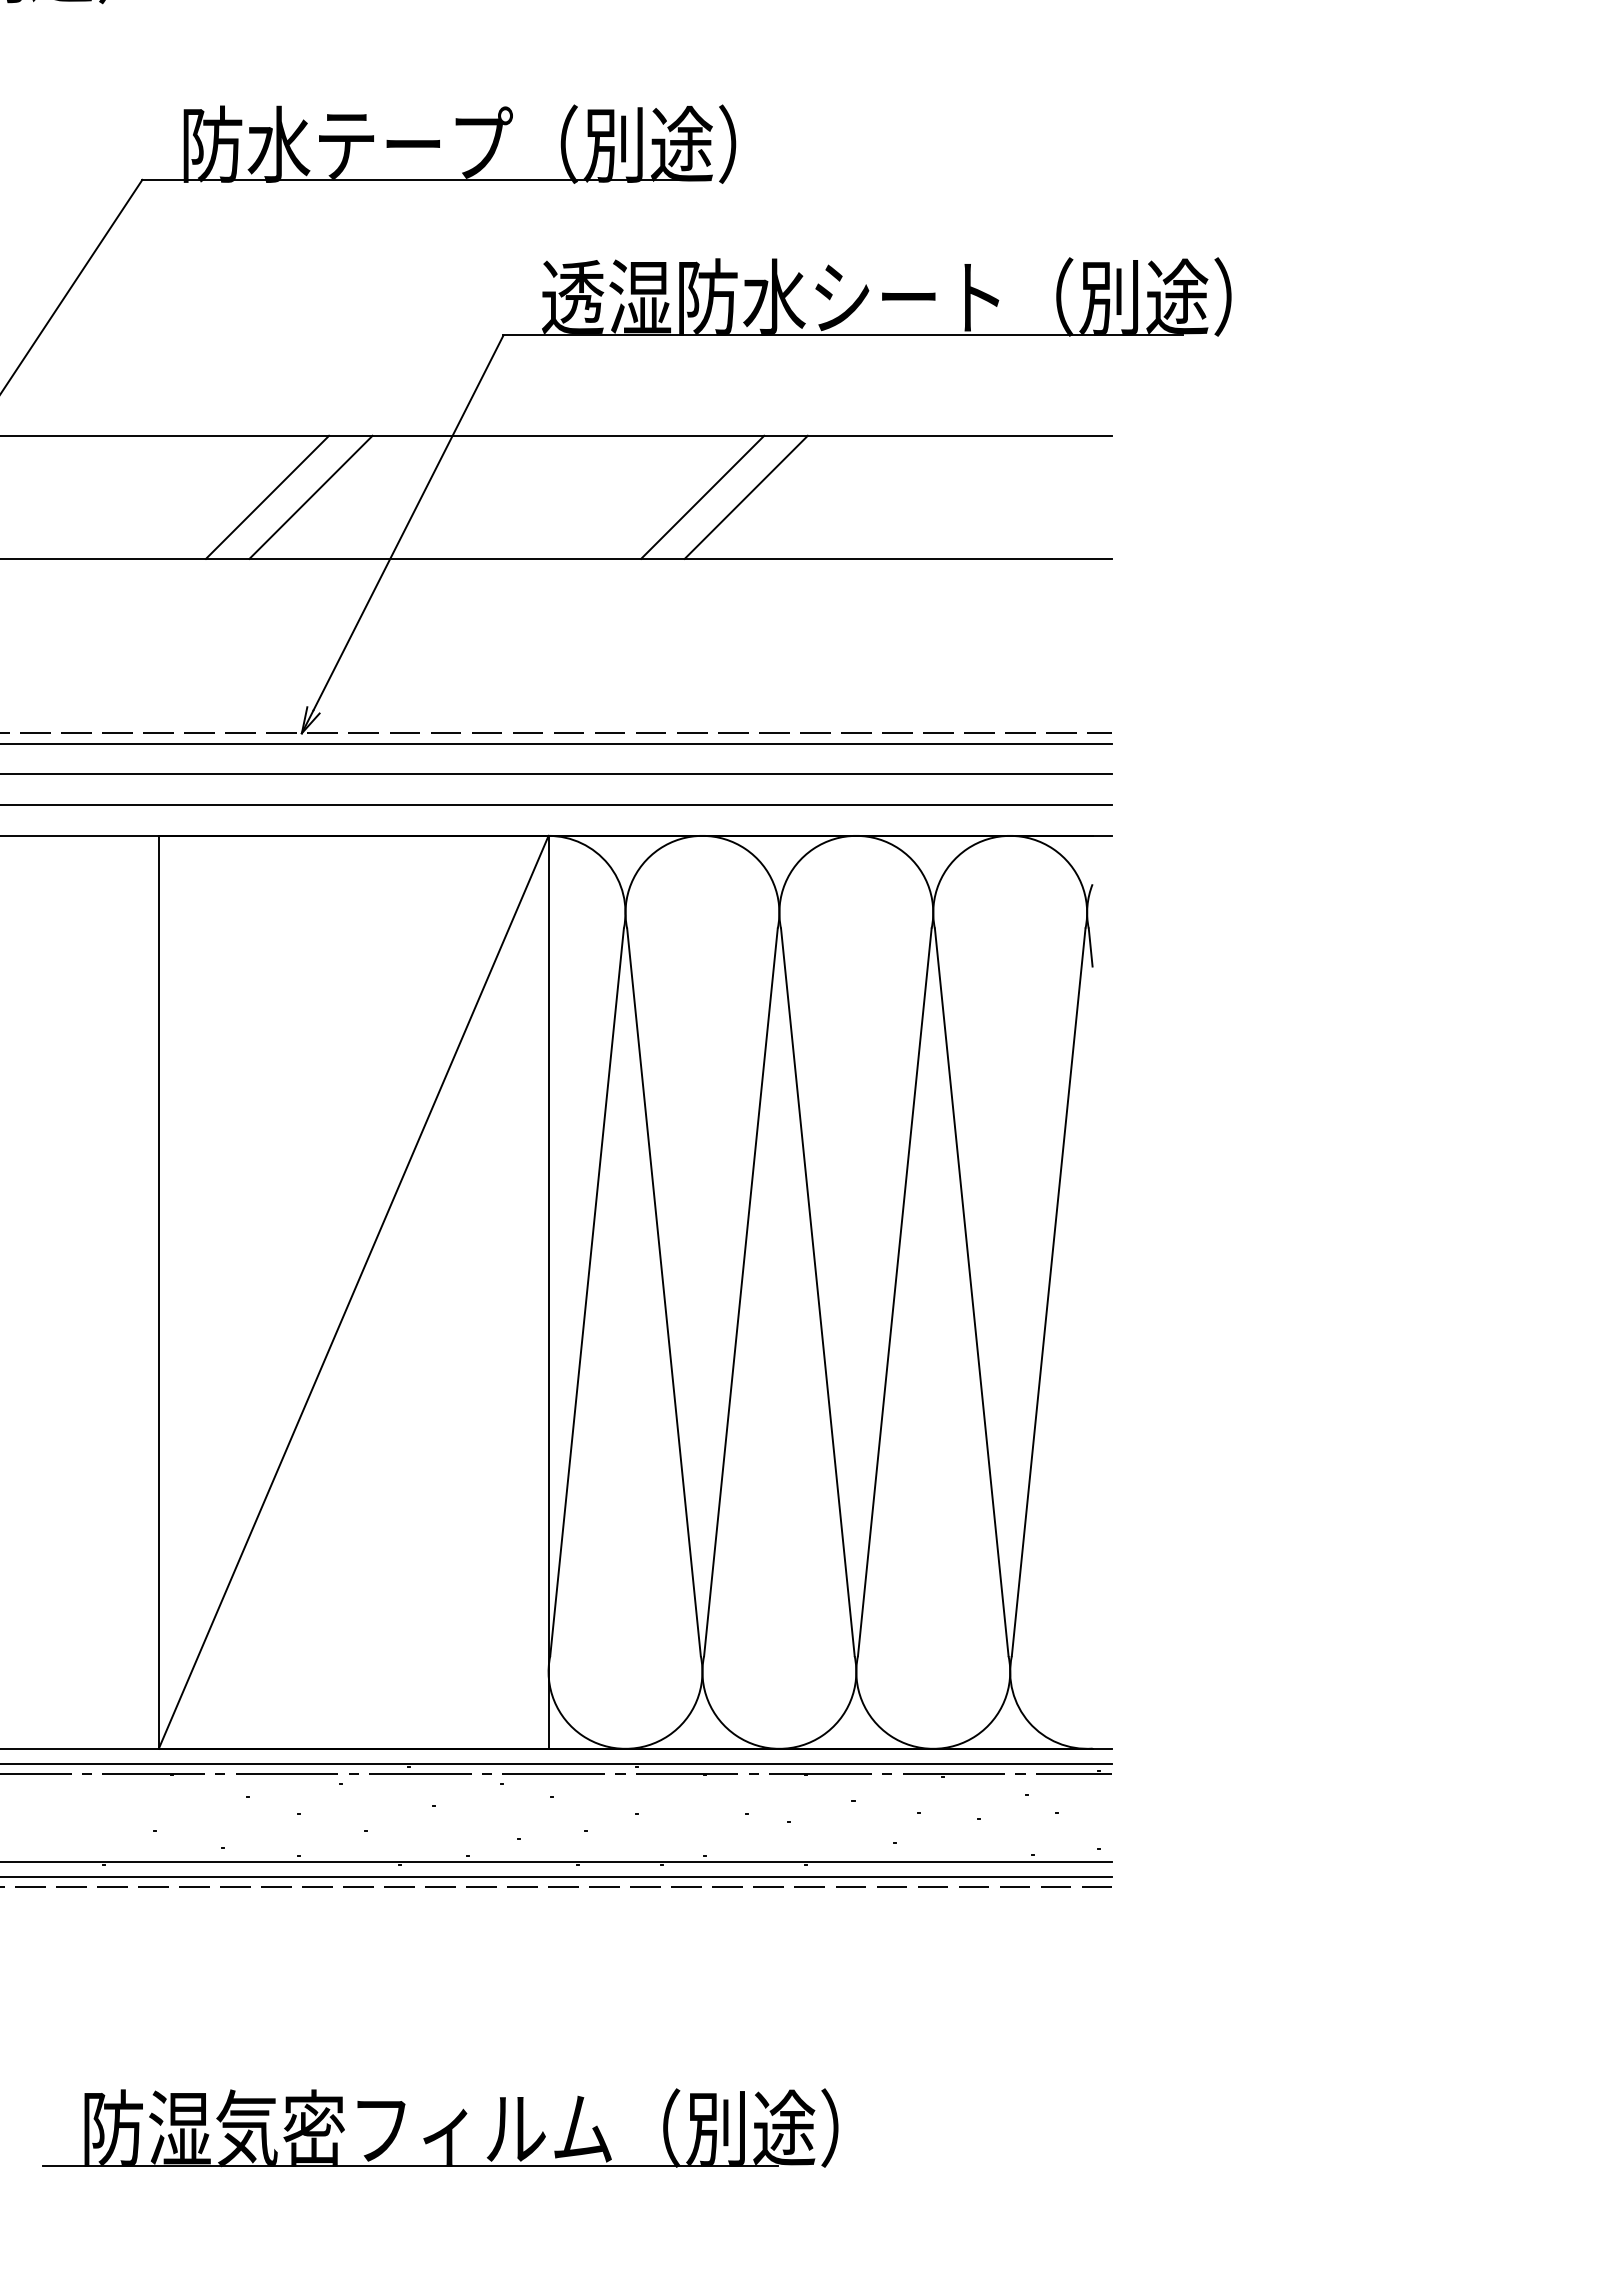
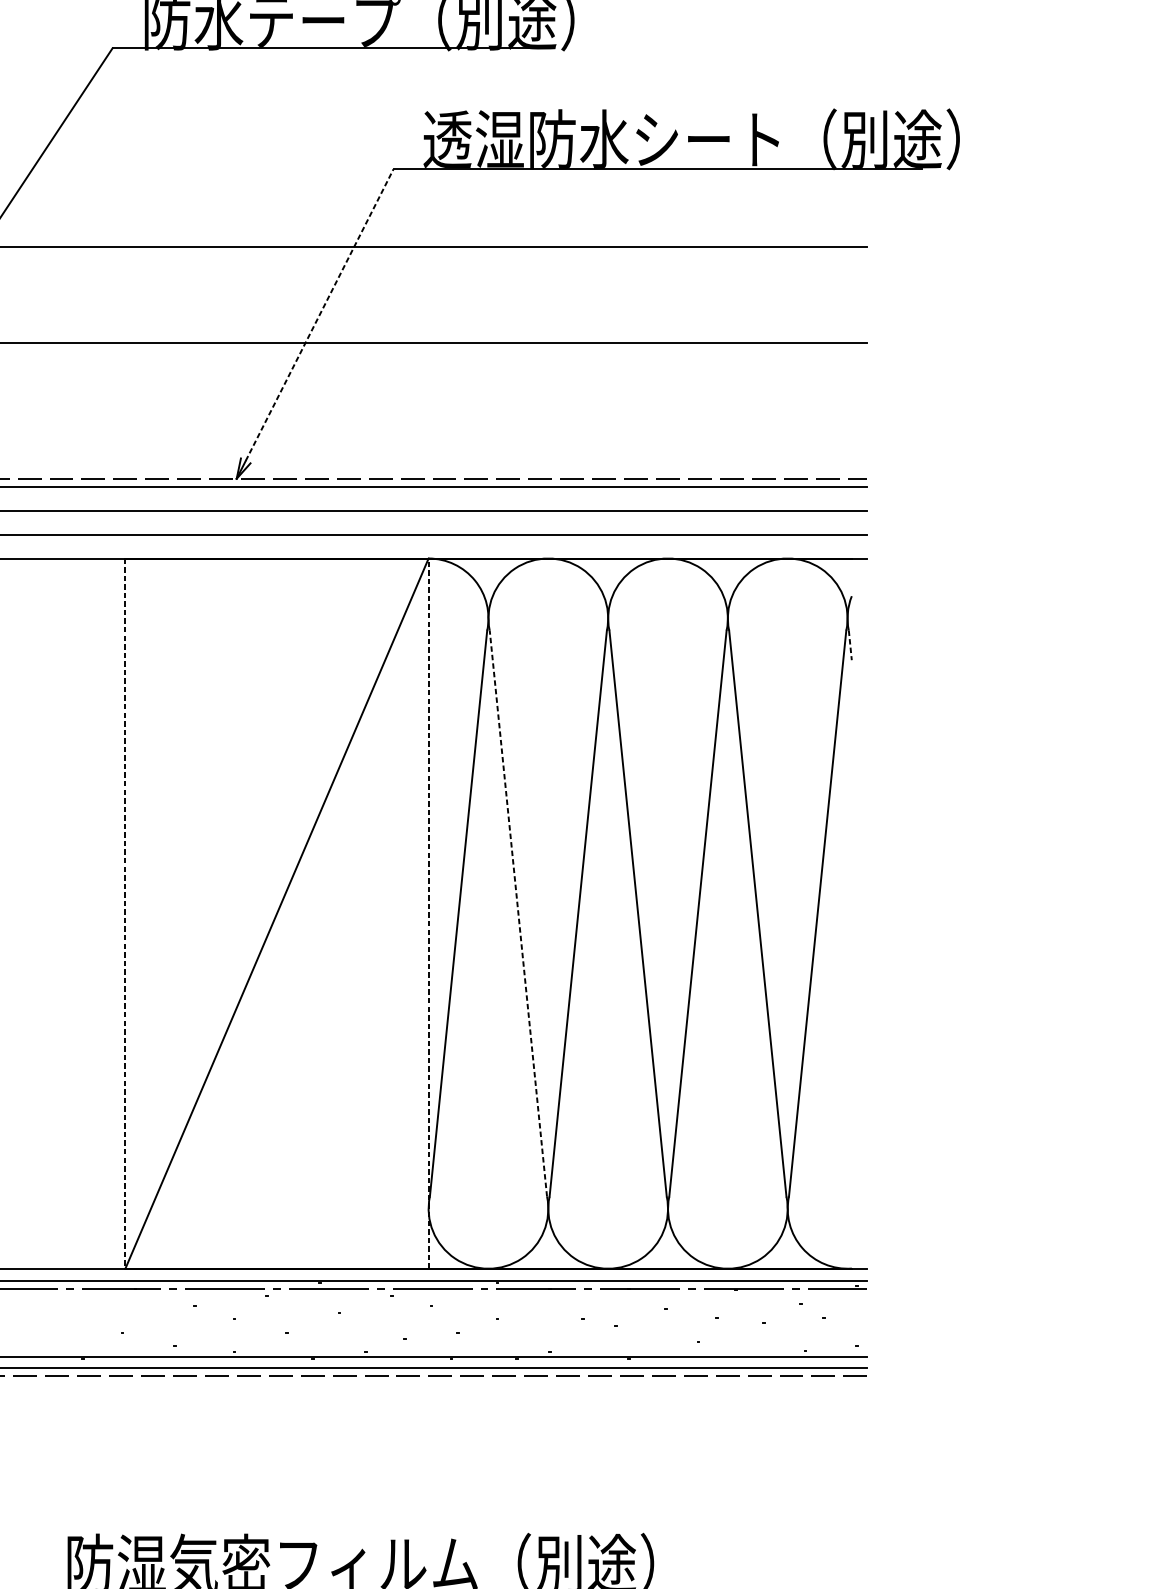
line: (267, 496) -> (209, 294), removed
line: (310, 496) -> (243, 294), removed
line: (702, 496) -> (548, 294), removed
line: (745, 496) -> (581, 294), removed
line: (408, 522) -> (319, 314), solid -> dashed
line: (1090, 948) -> (850, 646), solid -> dashed
line: (548, 1291) -> (428, 912), solid -> dashed
line: (158, 1292) -> (125, 913), solid -> dashed
line: (664, 1292) -> (518, 913), solid -> dashed

